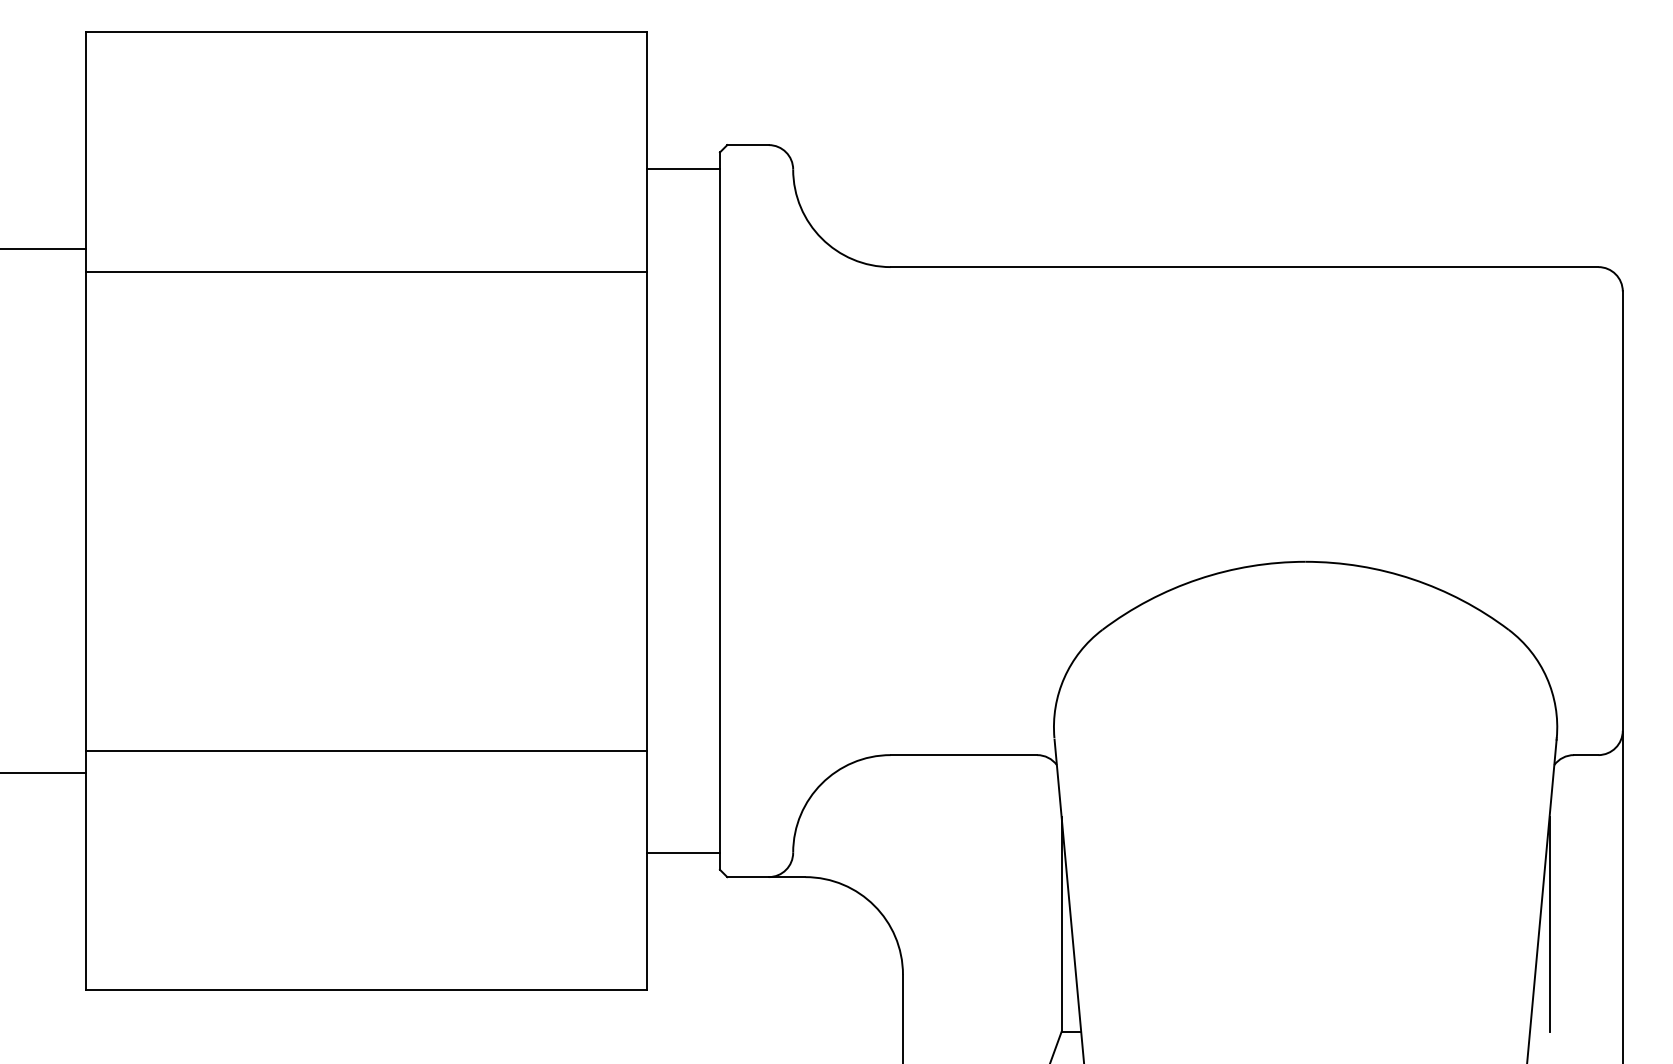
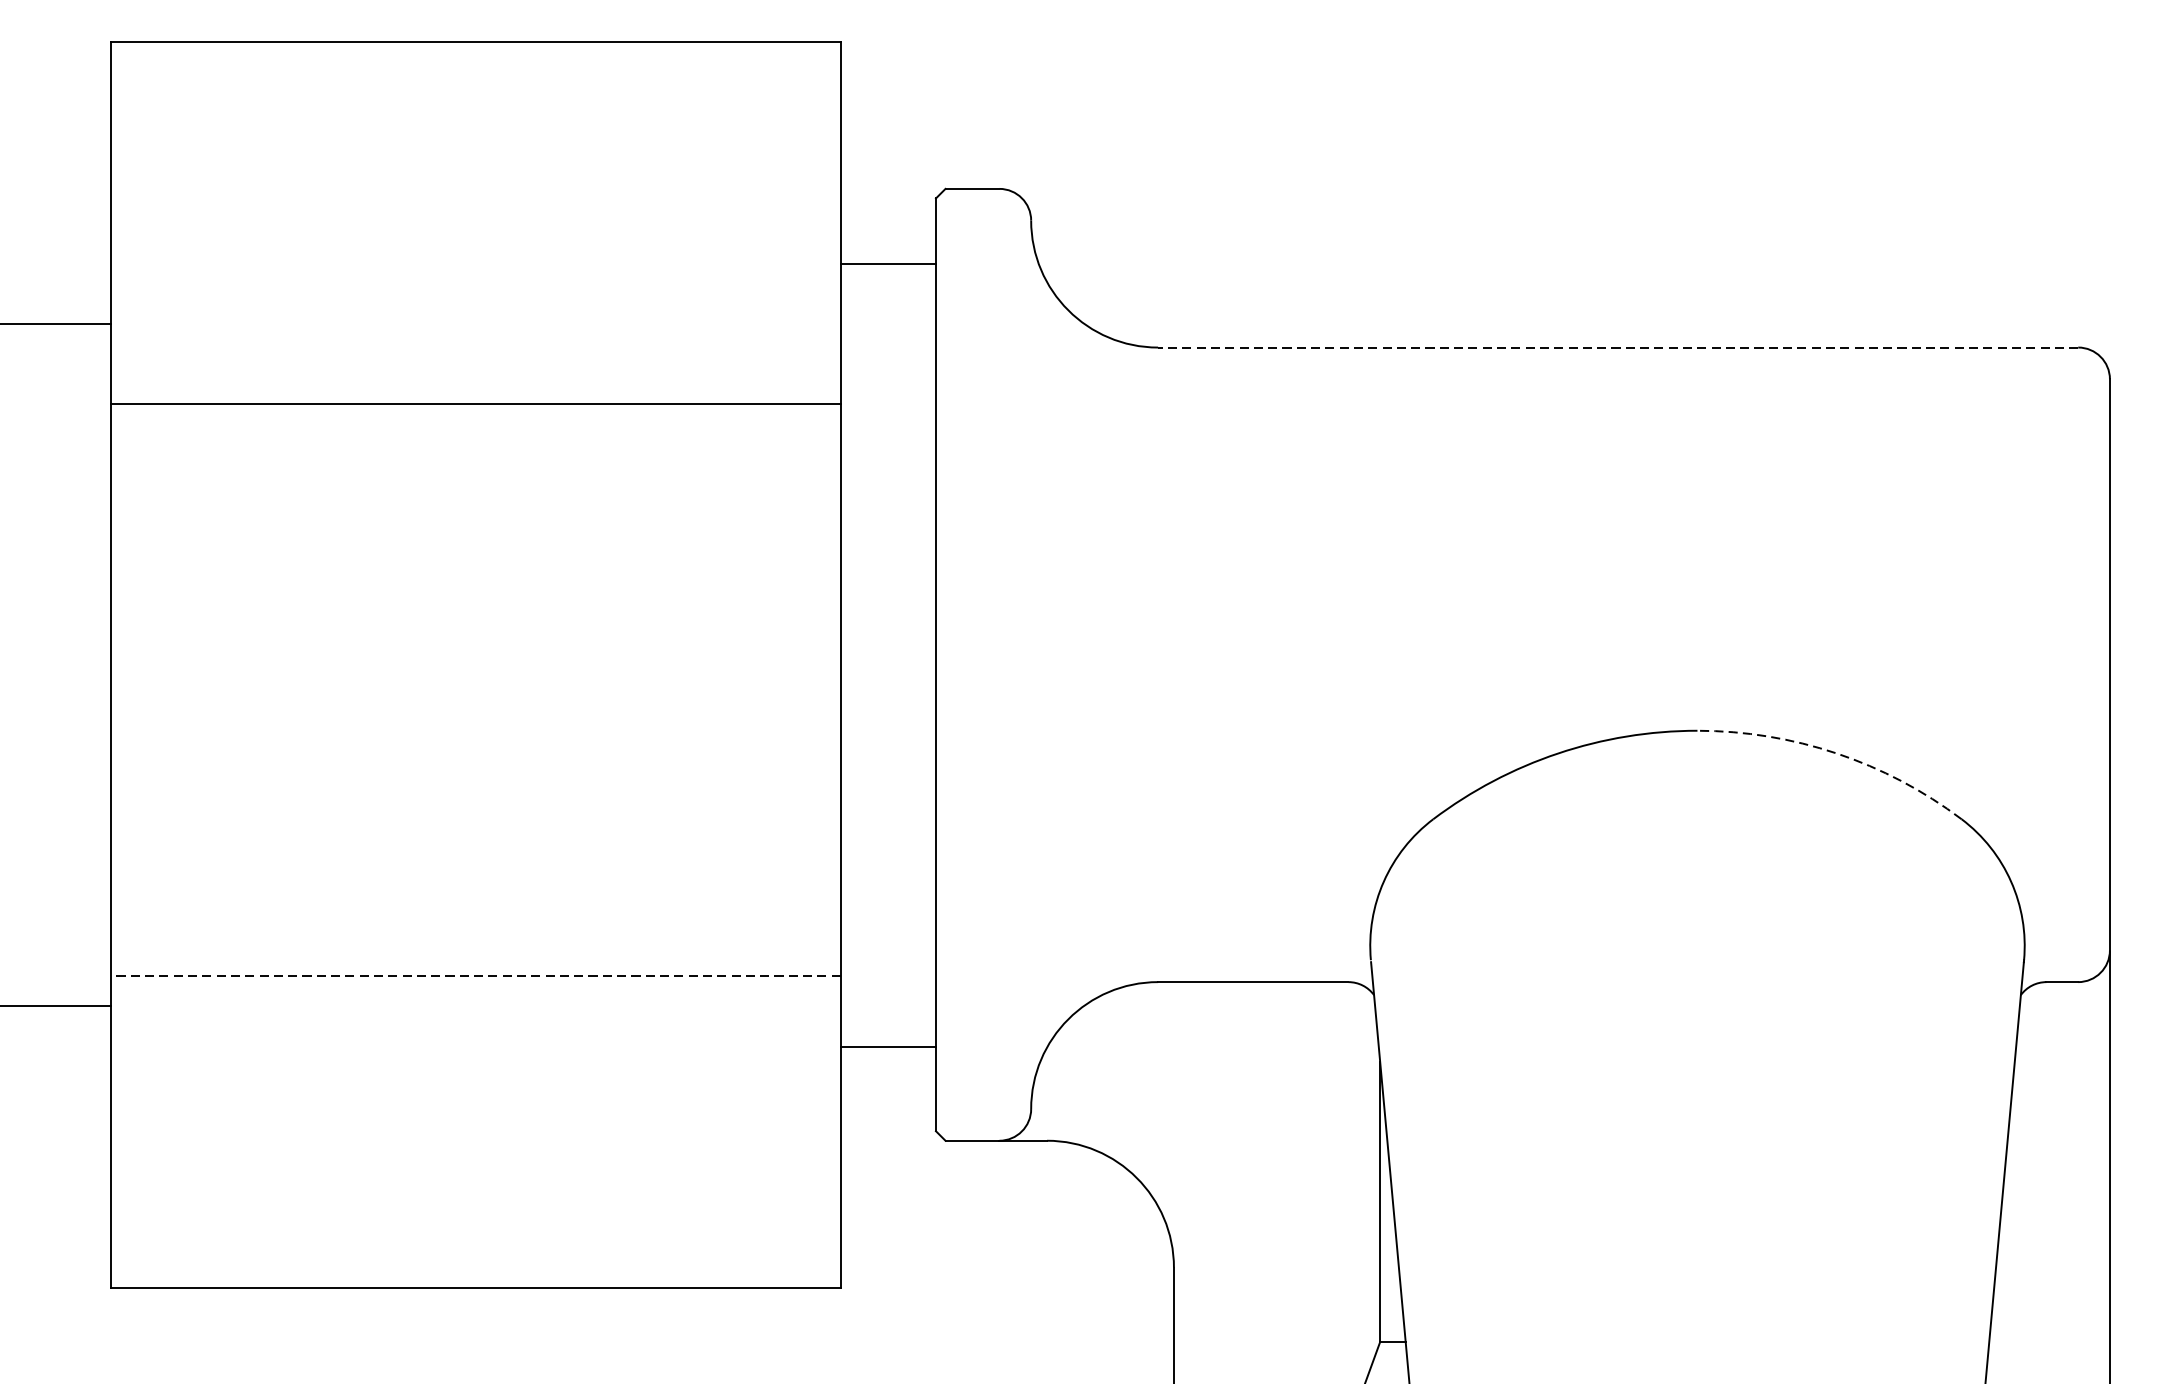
line: (682, 169) -> (887, 263), moved
line: (1244, 267) -> (1618, 348), solid -> dashed
line: (365, 271) -> (475, 403), moved
arc: (1412, 579) -> (1836, 753), solid -> dashed
line: (366, 750) -> (476, 976), solid -> dashed
line: (682, 852) -> (887, 1046), moved
line: (1549, 923) -> (2014, 1201), removed

